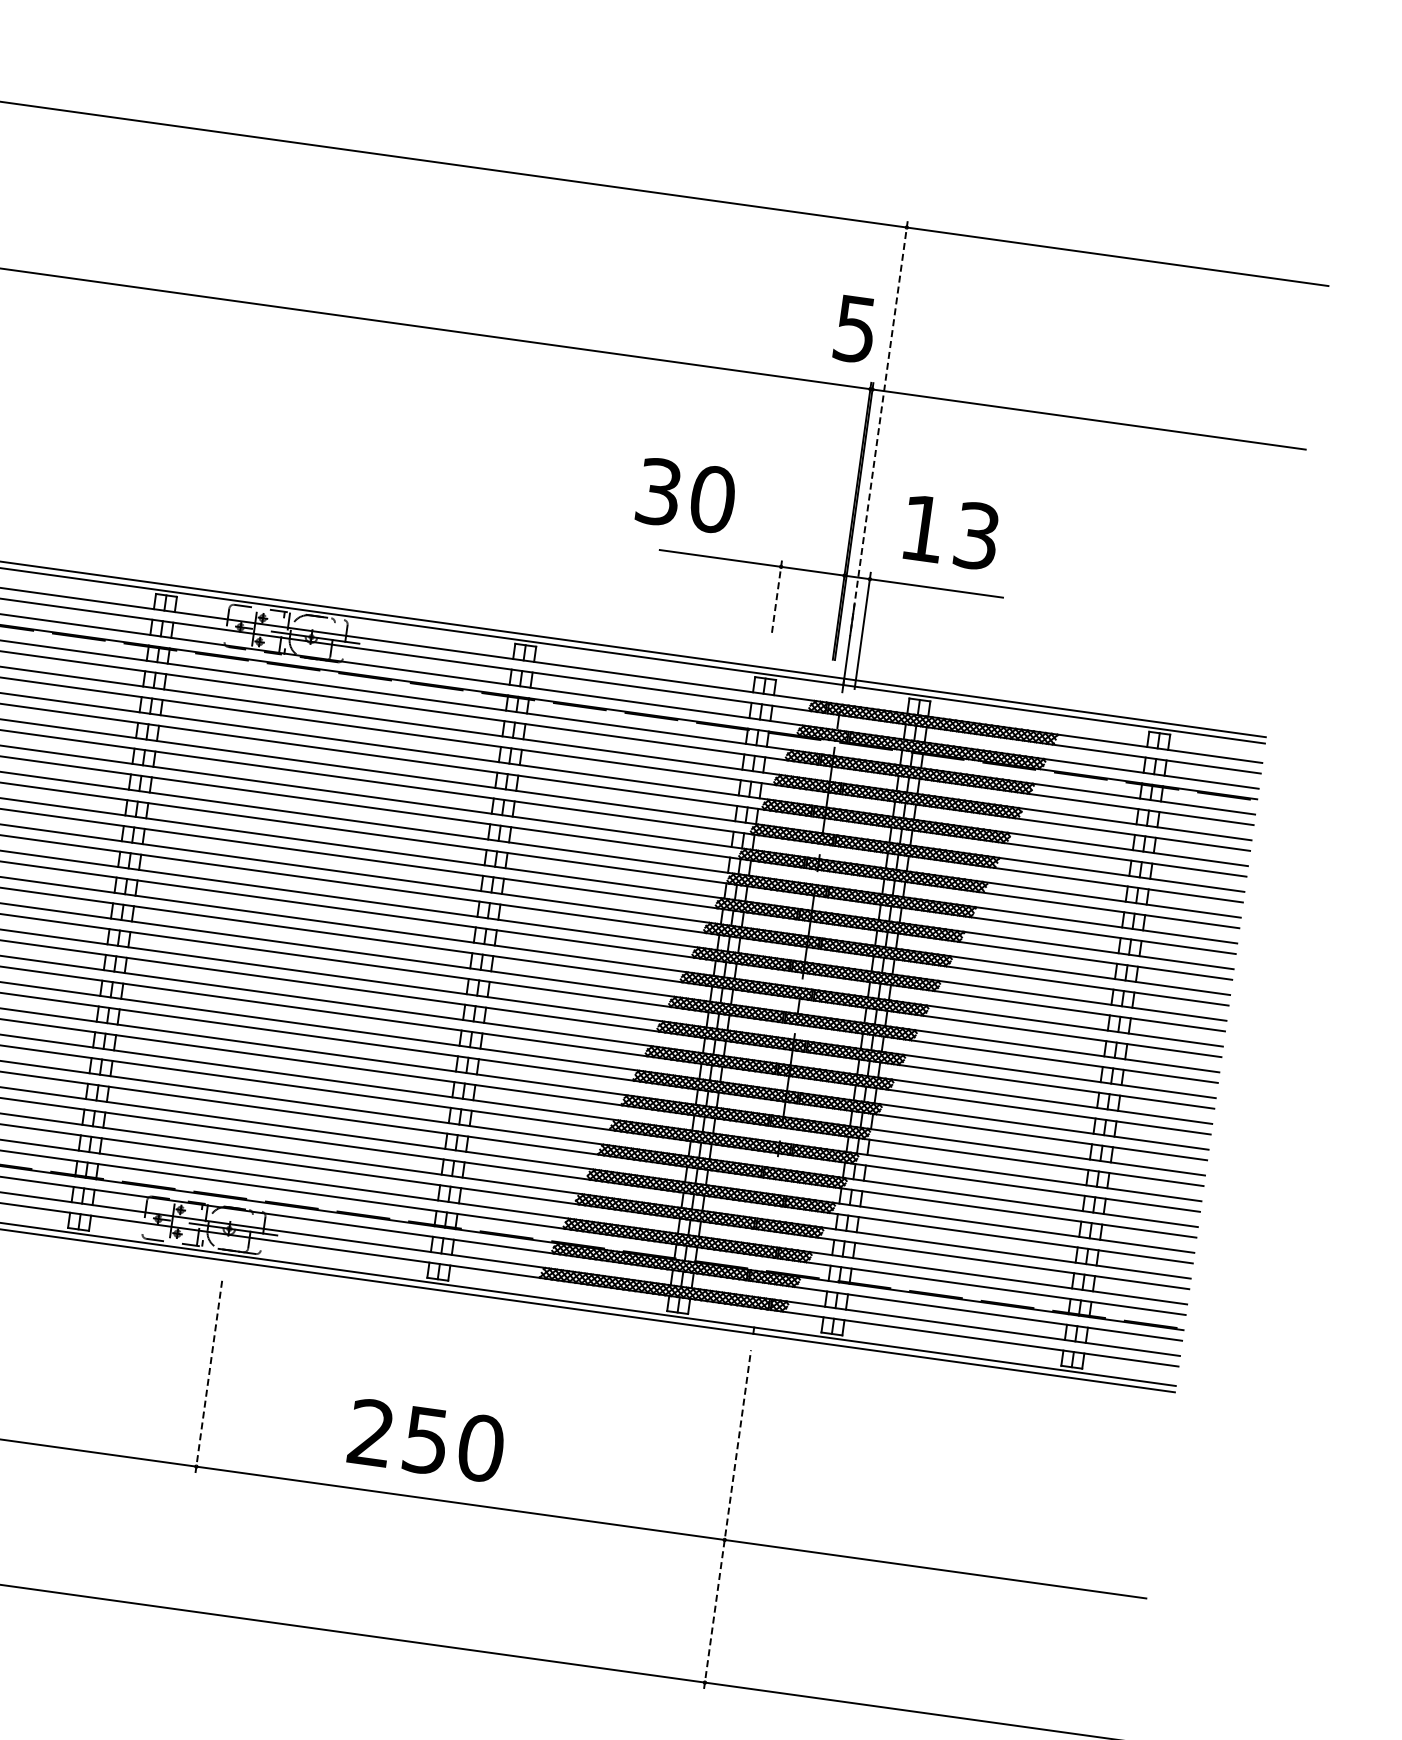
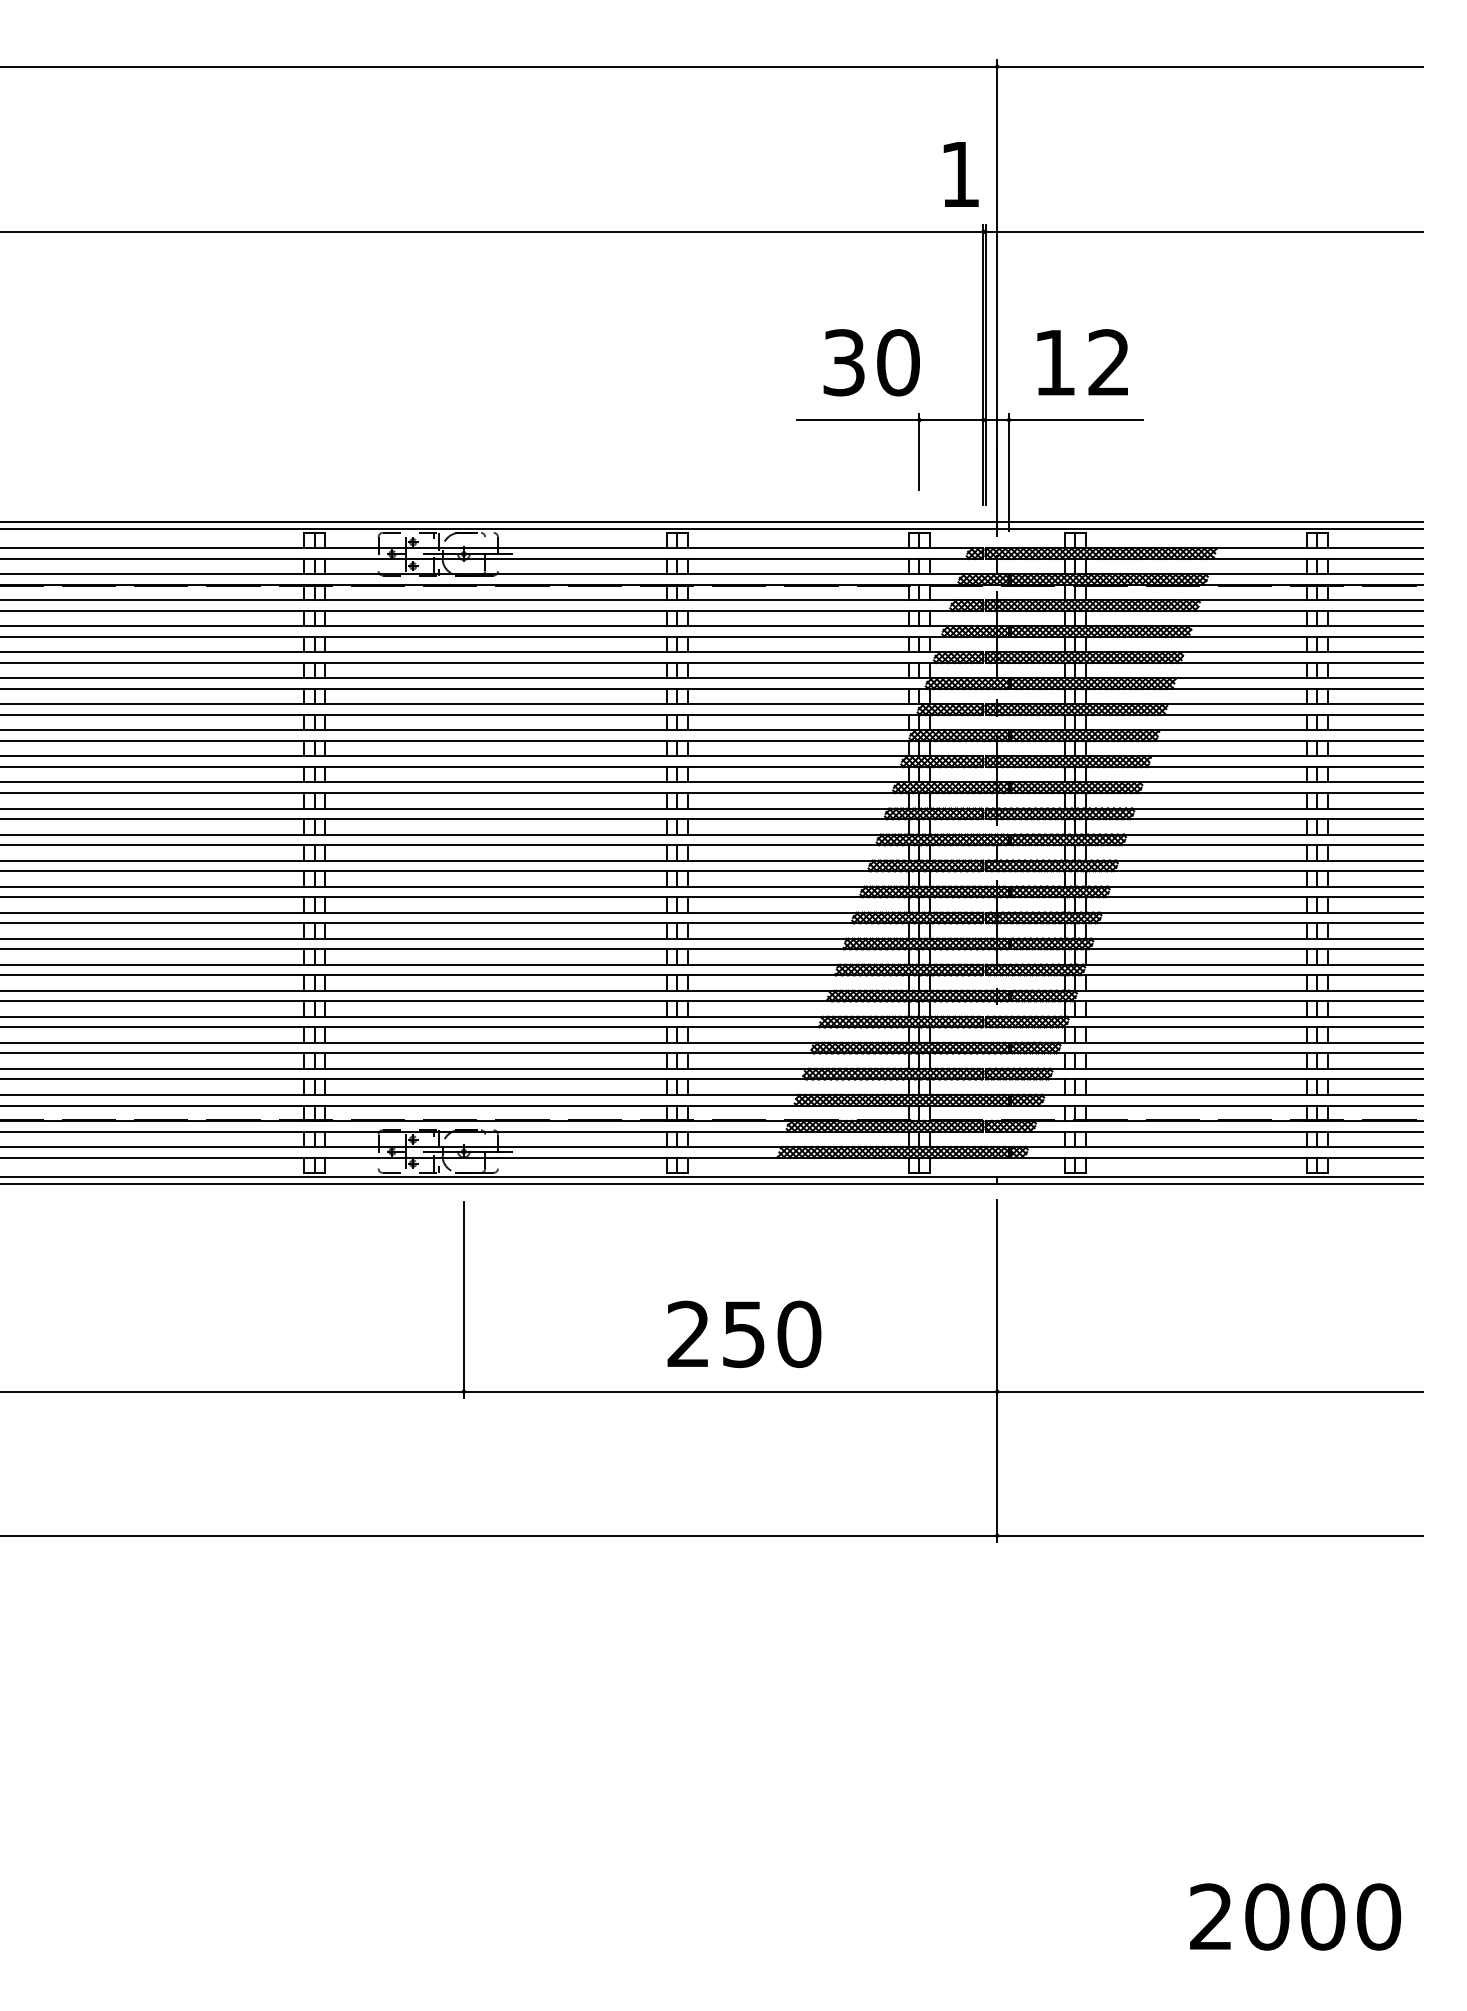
text: (854, 330) -> (959, 175), 5 -> 1
line: (879, 428) -> (997, 269), dashed -> solid
text: (686, 495) -> (871, 362), moved
text: (976, 535) -> (1108, 362), 13 -> 12
line: (776, 598) -> (919, 452), dashed -> solid
line: (208, 1376) -> (463, 1300), dashed -> solid
text: (426, 1440) -> (744, 1334), moved
line: (727, 1519) -> (997, 1371), dashed -> solid

